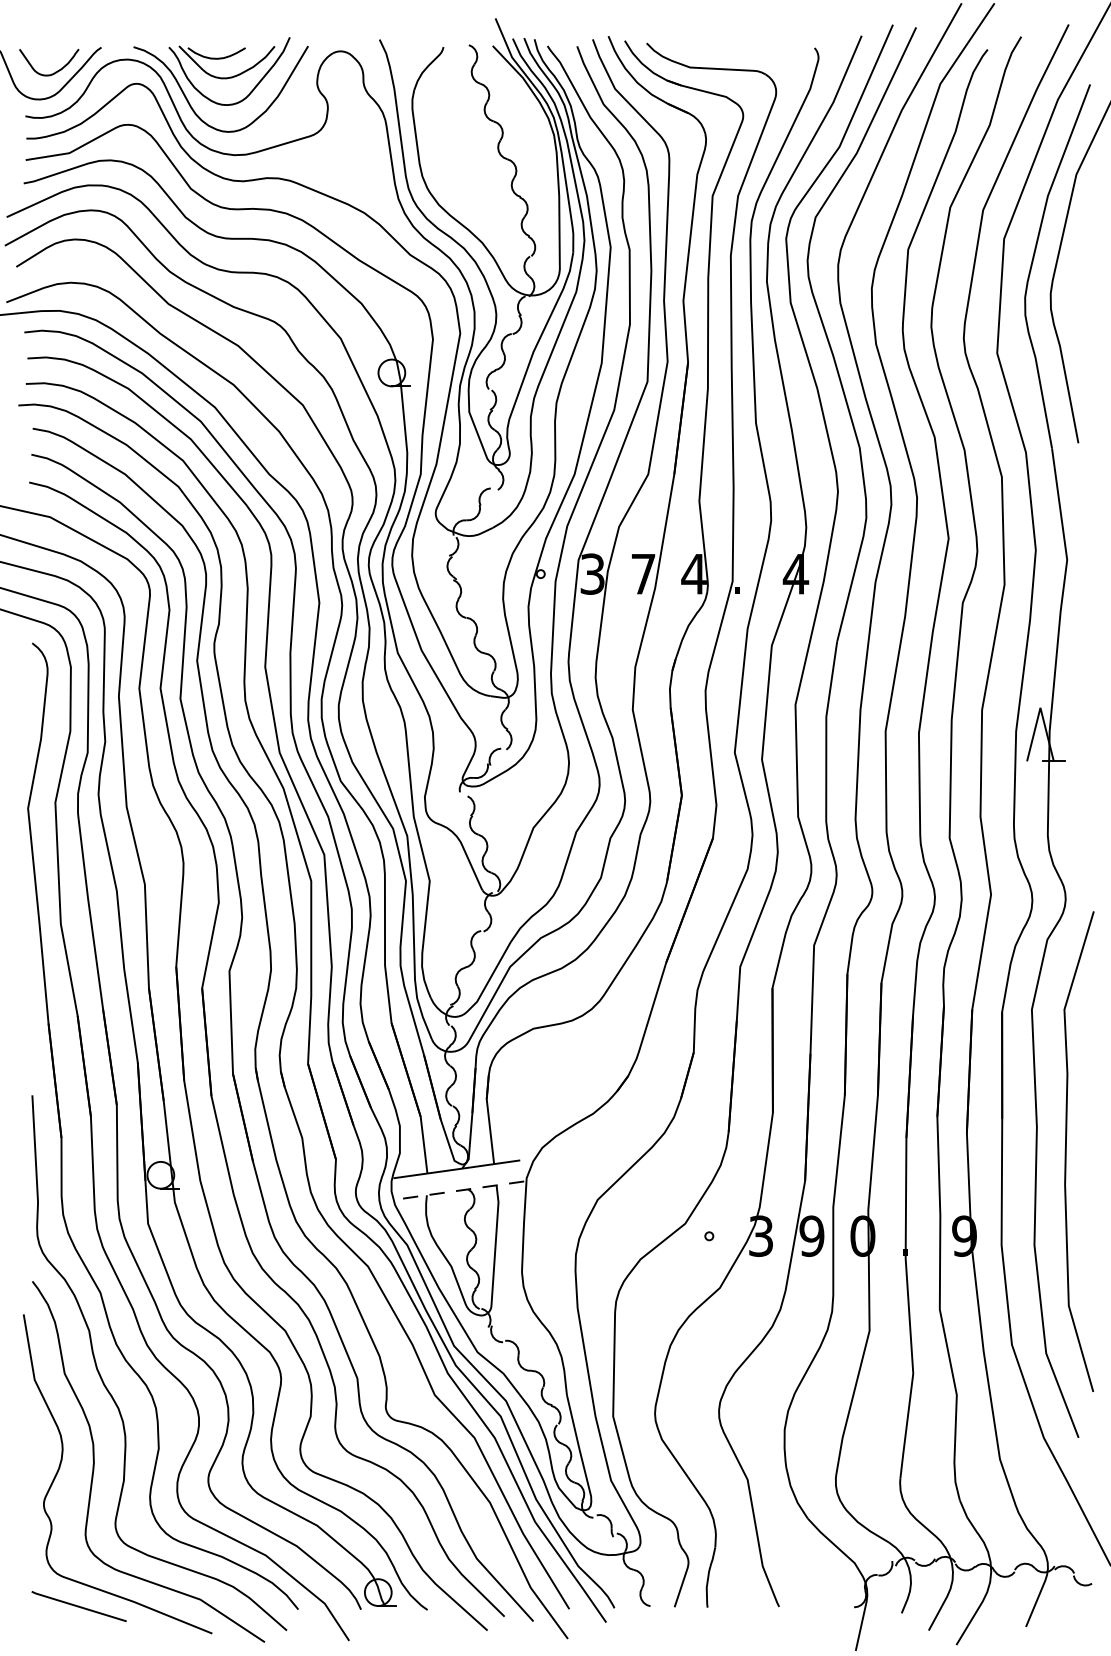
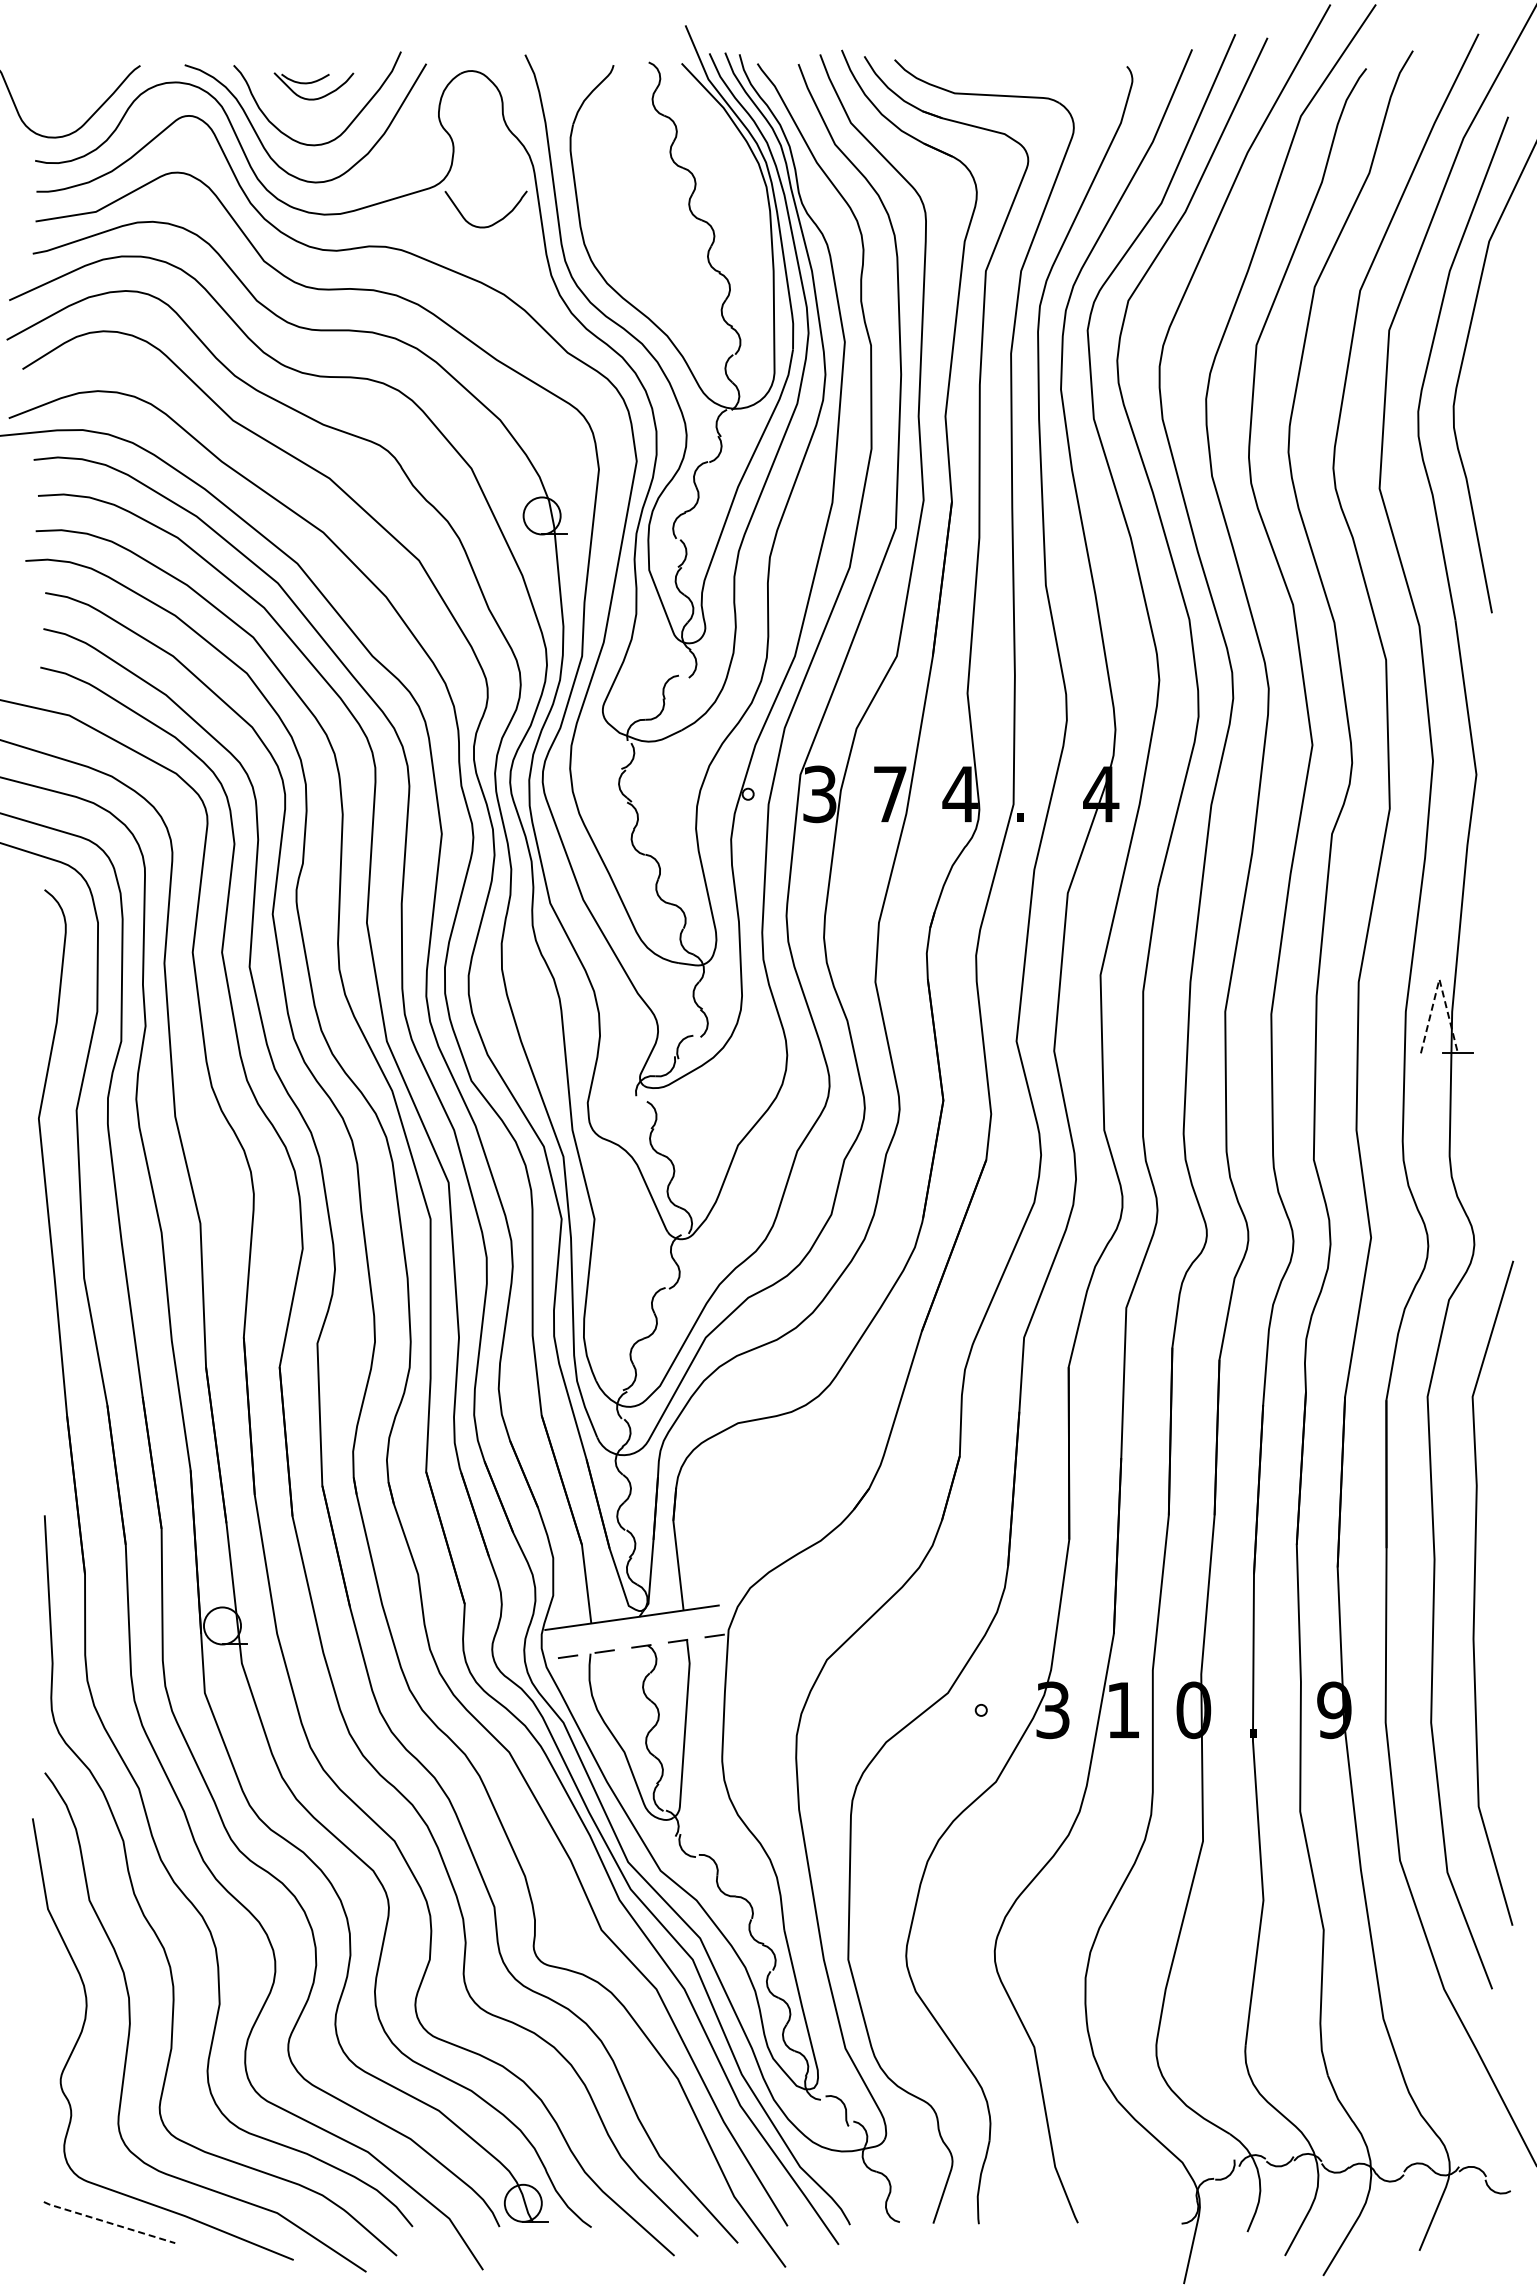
part: (226, 62) -> (313, 86), size x0.6
curve: (55, 71) -> (494, 222), moved
line: (1040, 708) -> (1439, 979), solid -> dashed
text: (812, 1236) -> (1123, 1710), 9 -> 1
line: (78, 1606) -> (108, 2222), solid -> dashed

